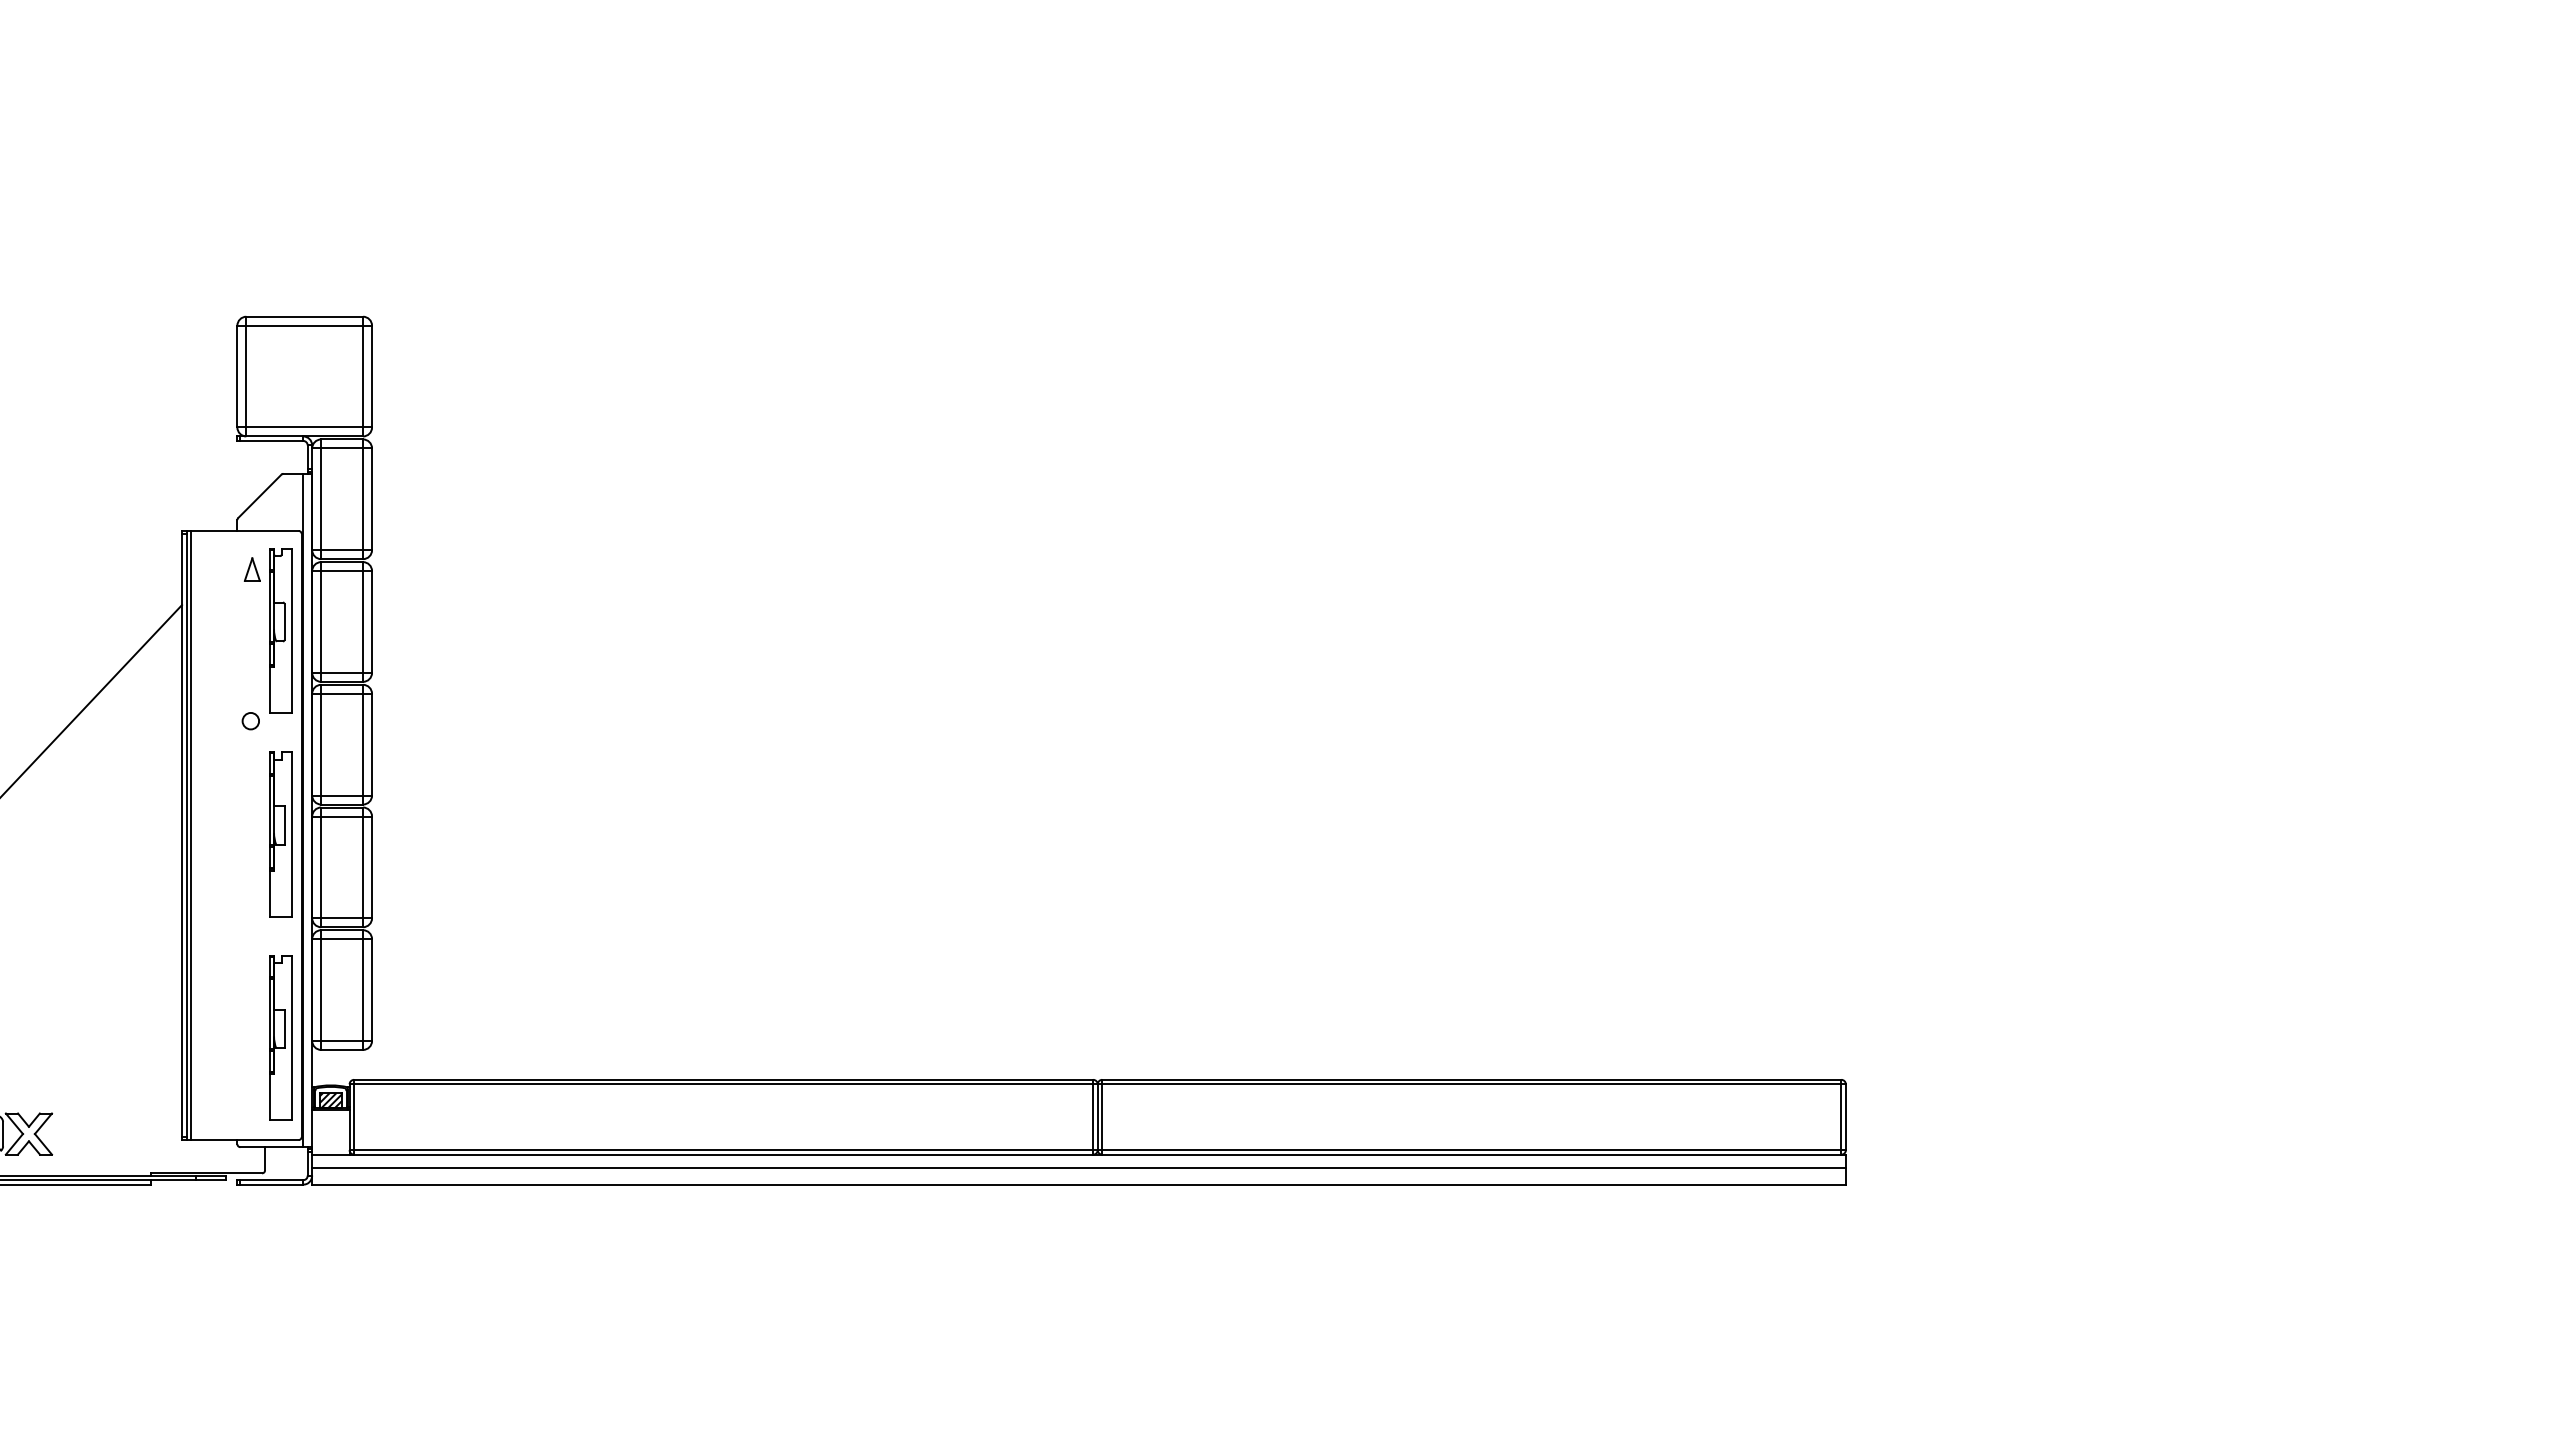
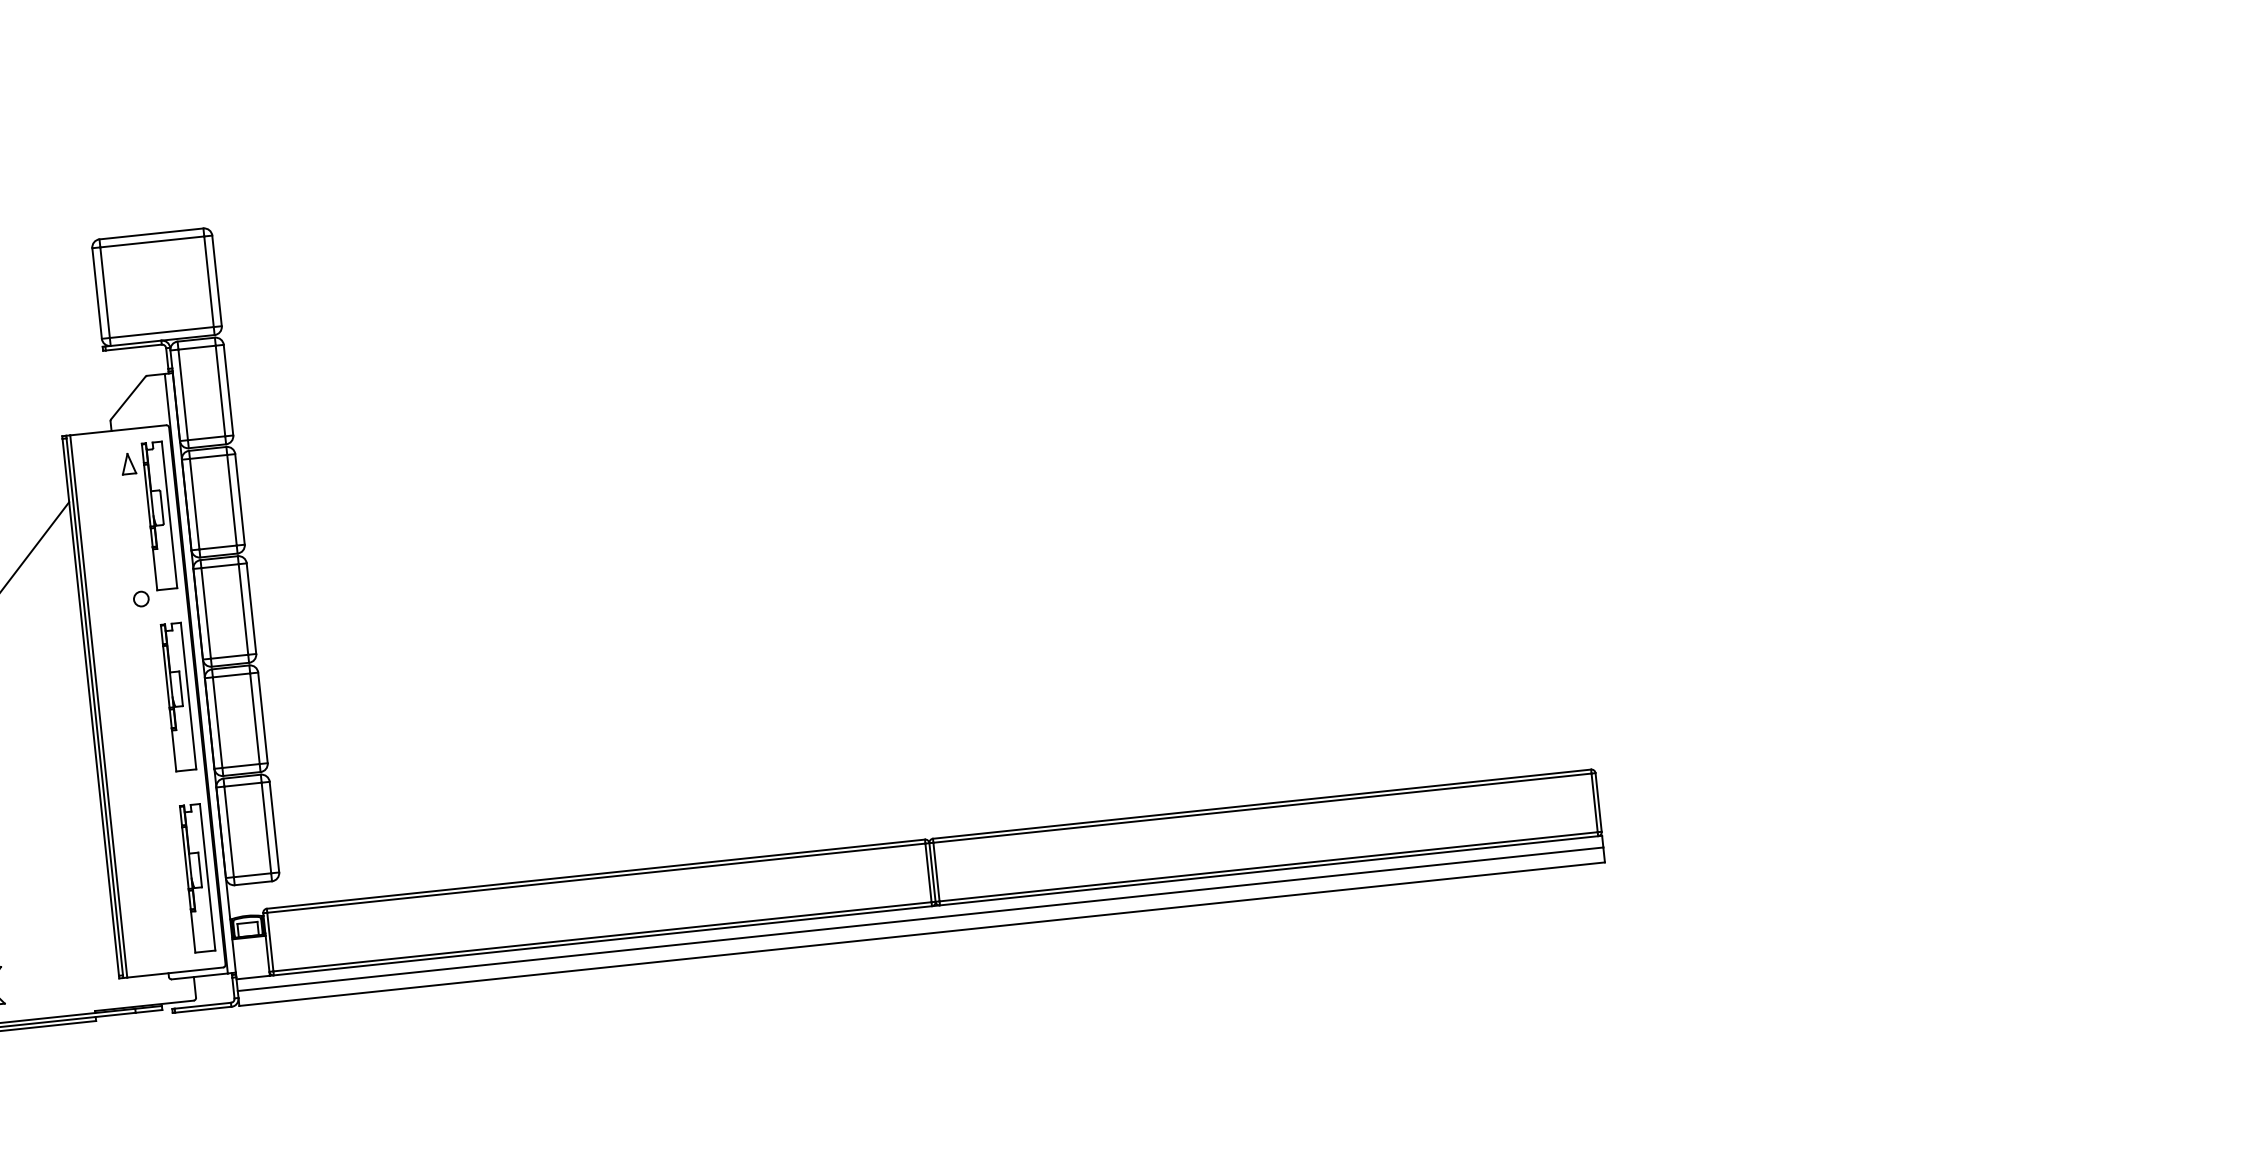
hatch: (330, 1100) -> (247, 929), removed

